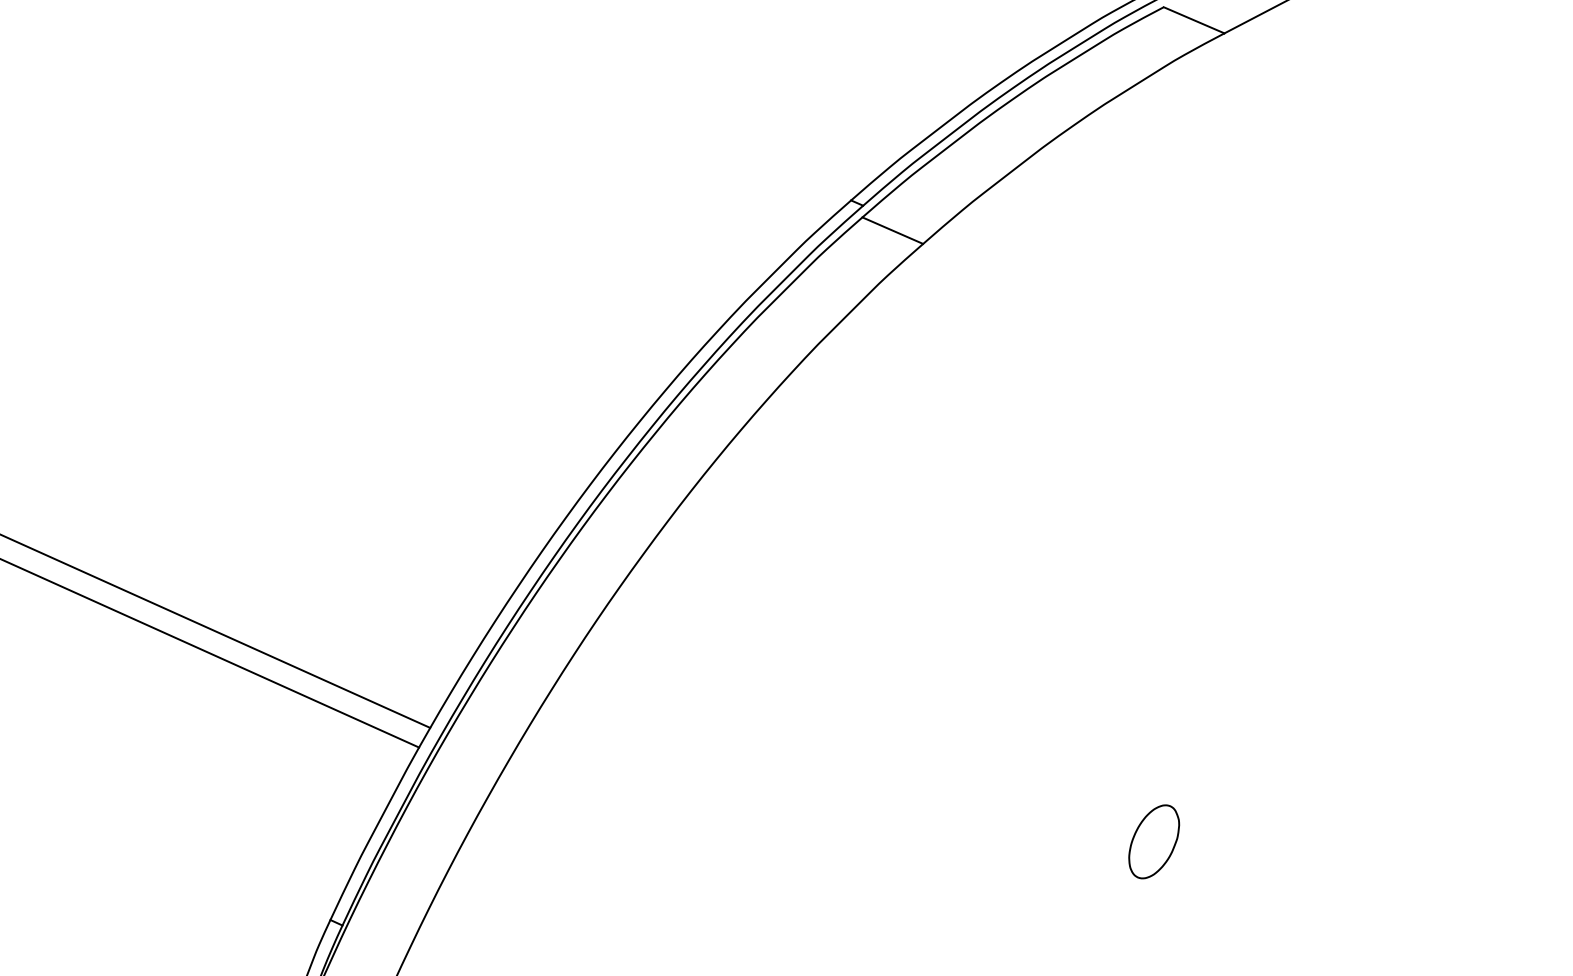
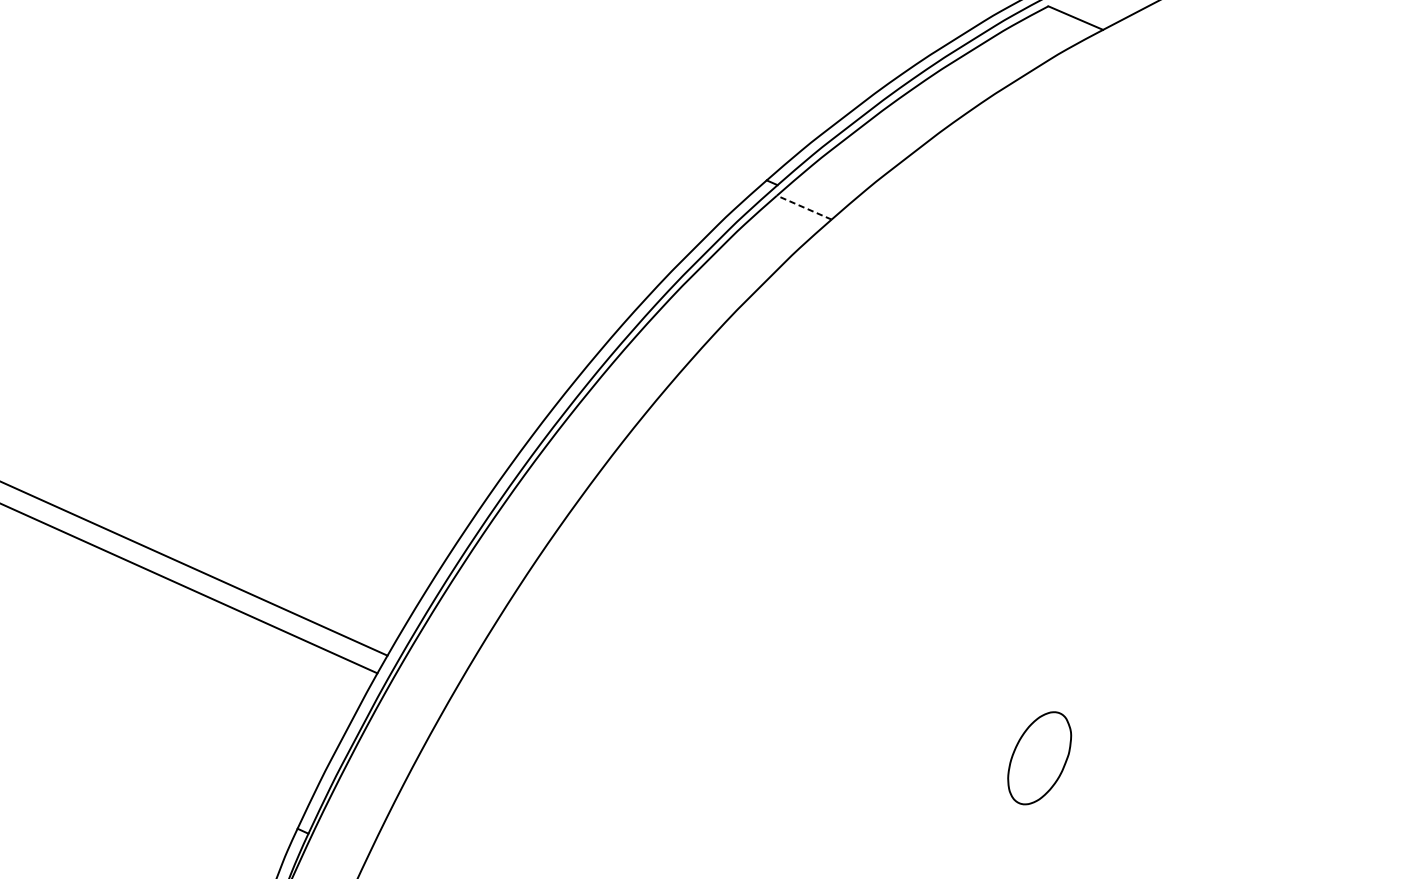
line: (892, 230) -> (804, 207), solid -> dashed
part: (1154, 841) -> (1040, 758), size x1.4

